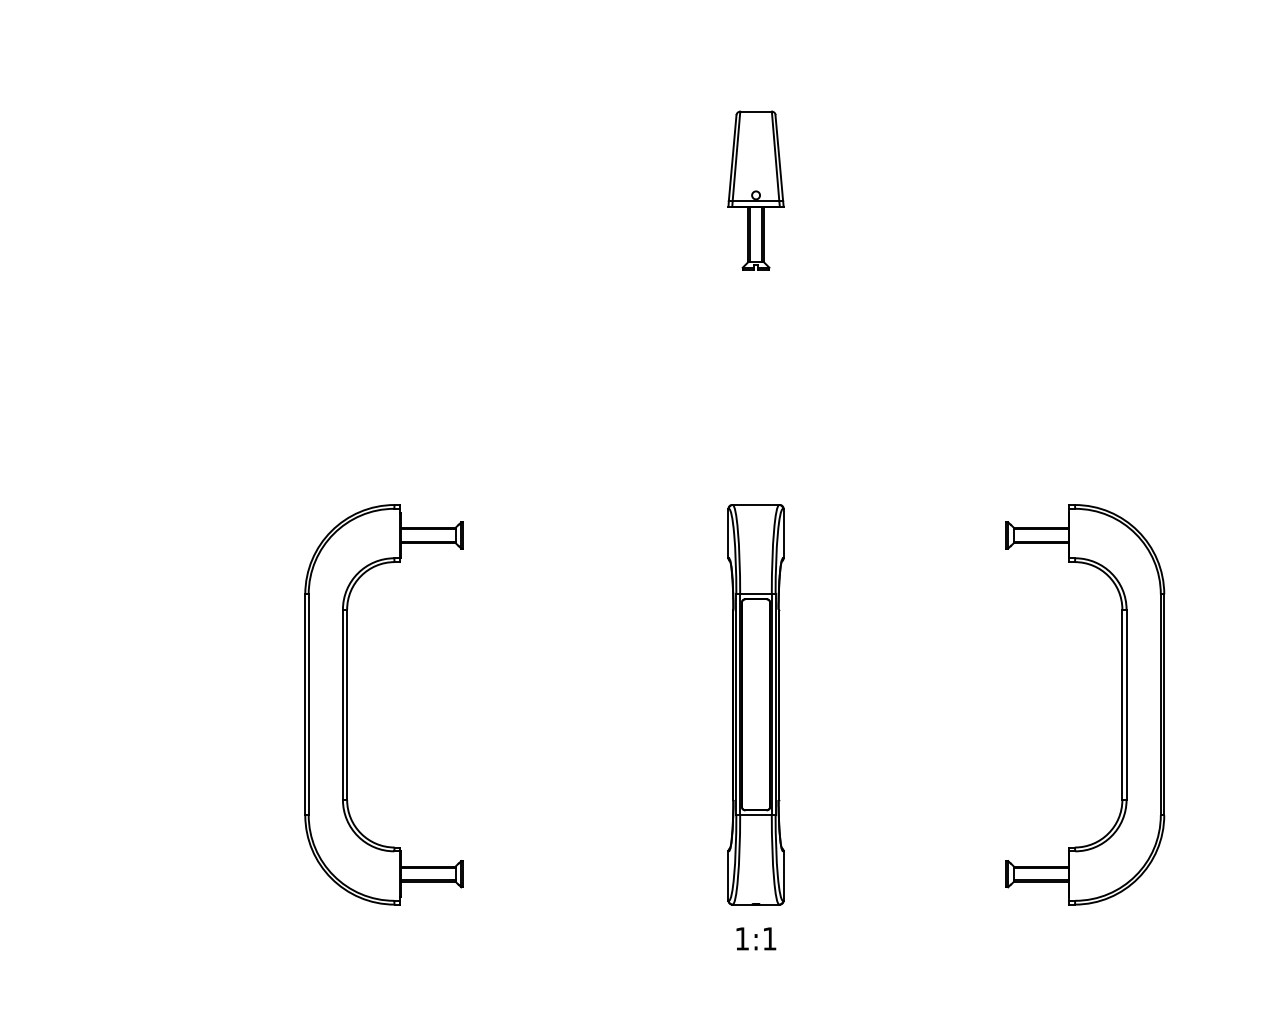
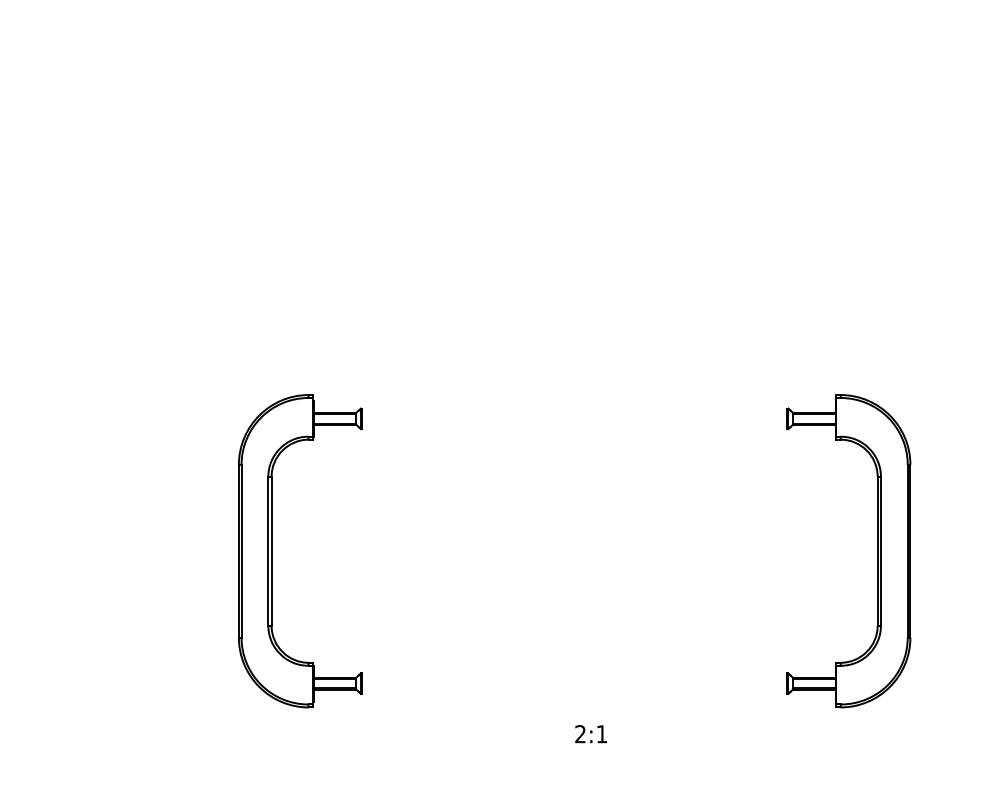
part: (755, 190) -> (590, 149), removed
part: (755, 704) -> (590, 550), removed
text: (741, 938) -> (579, 733), 1:1 -> 2:1

